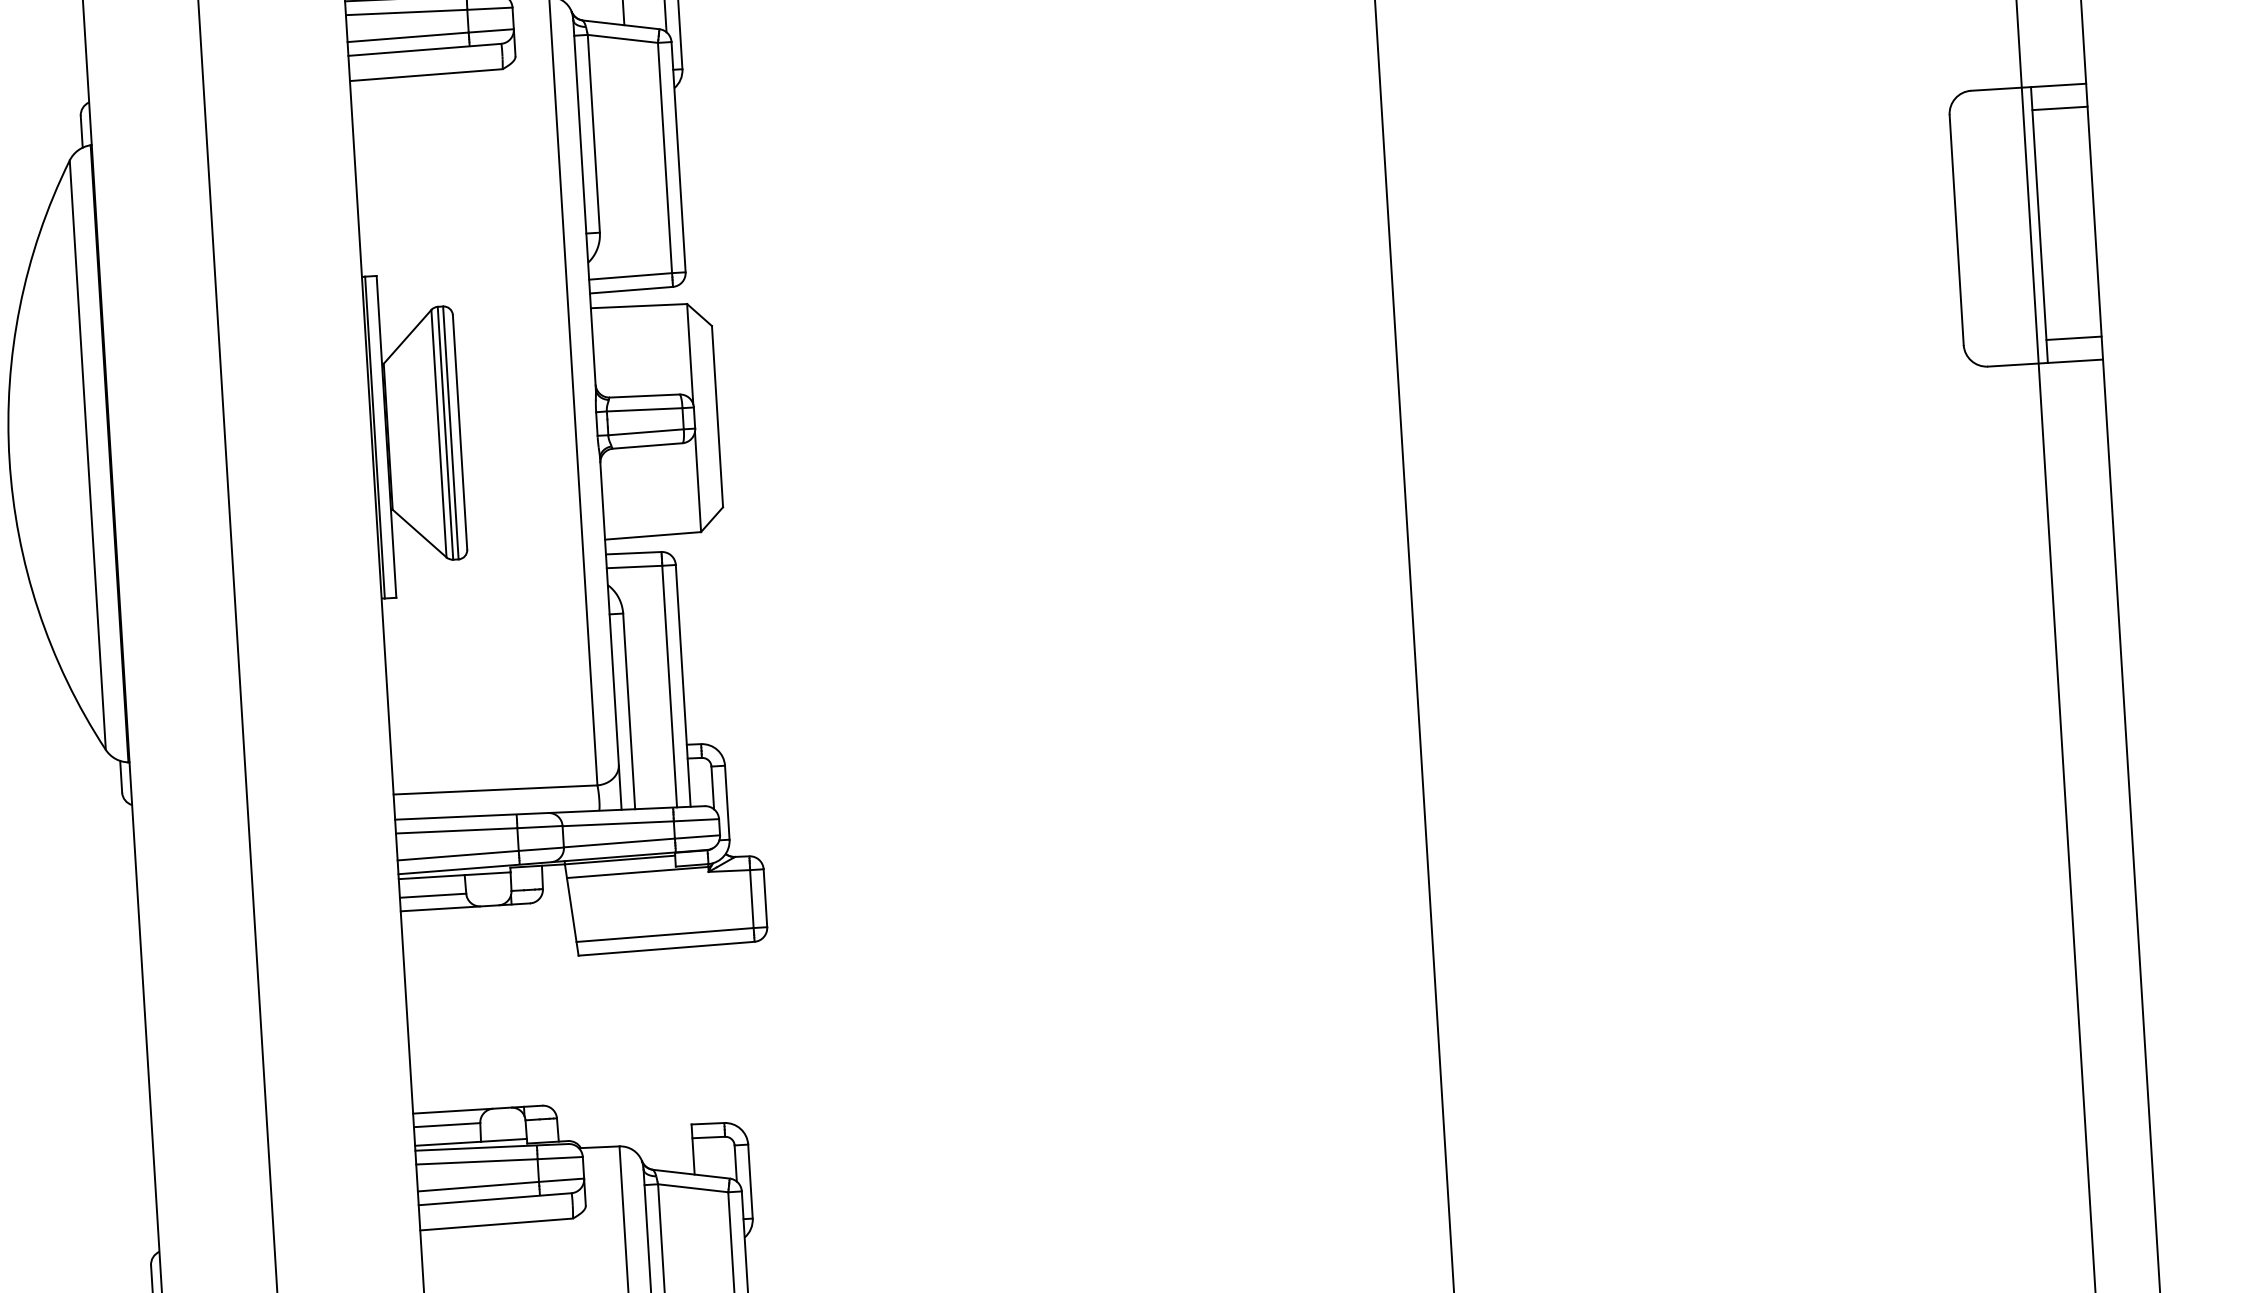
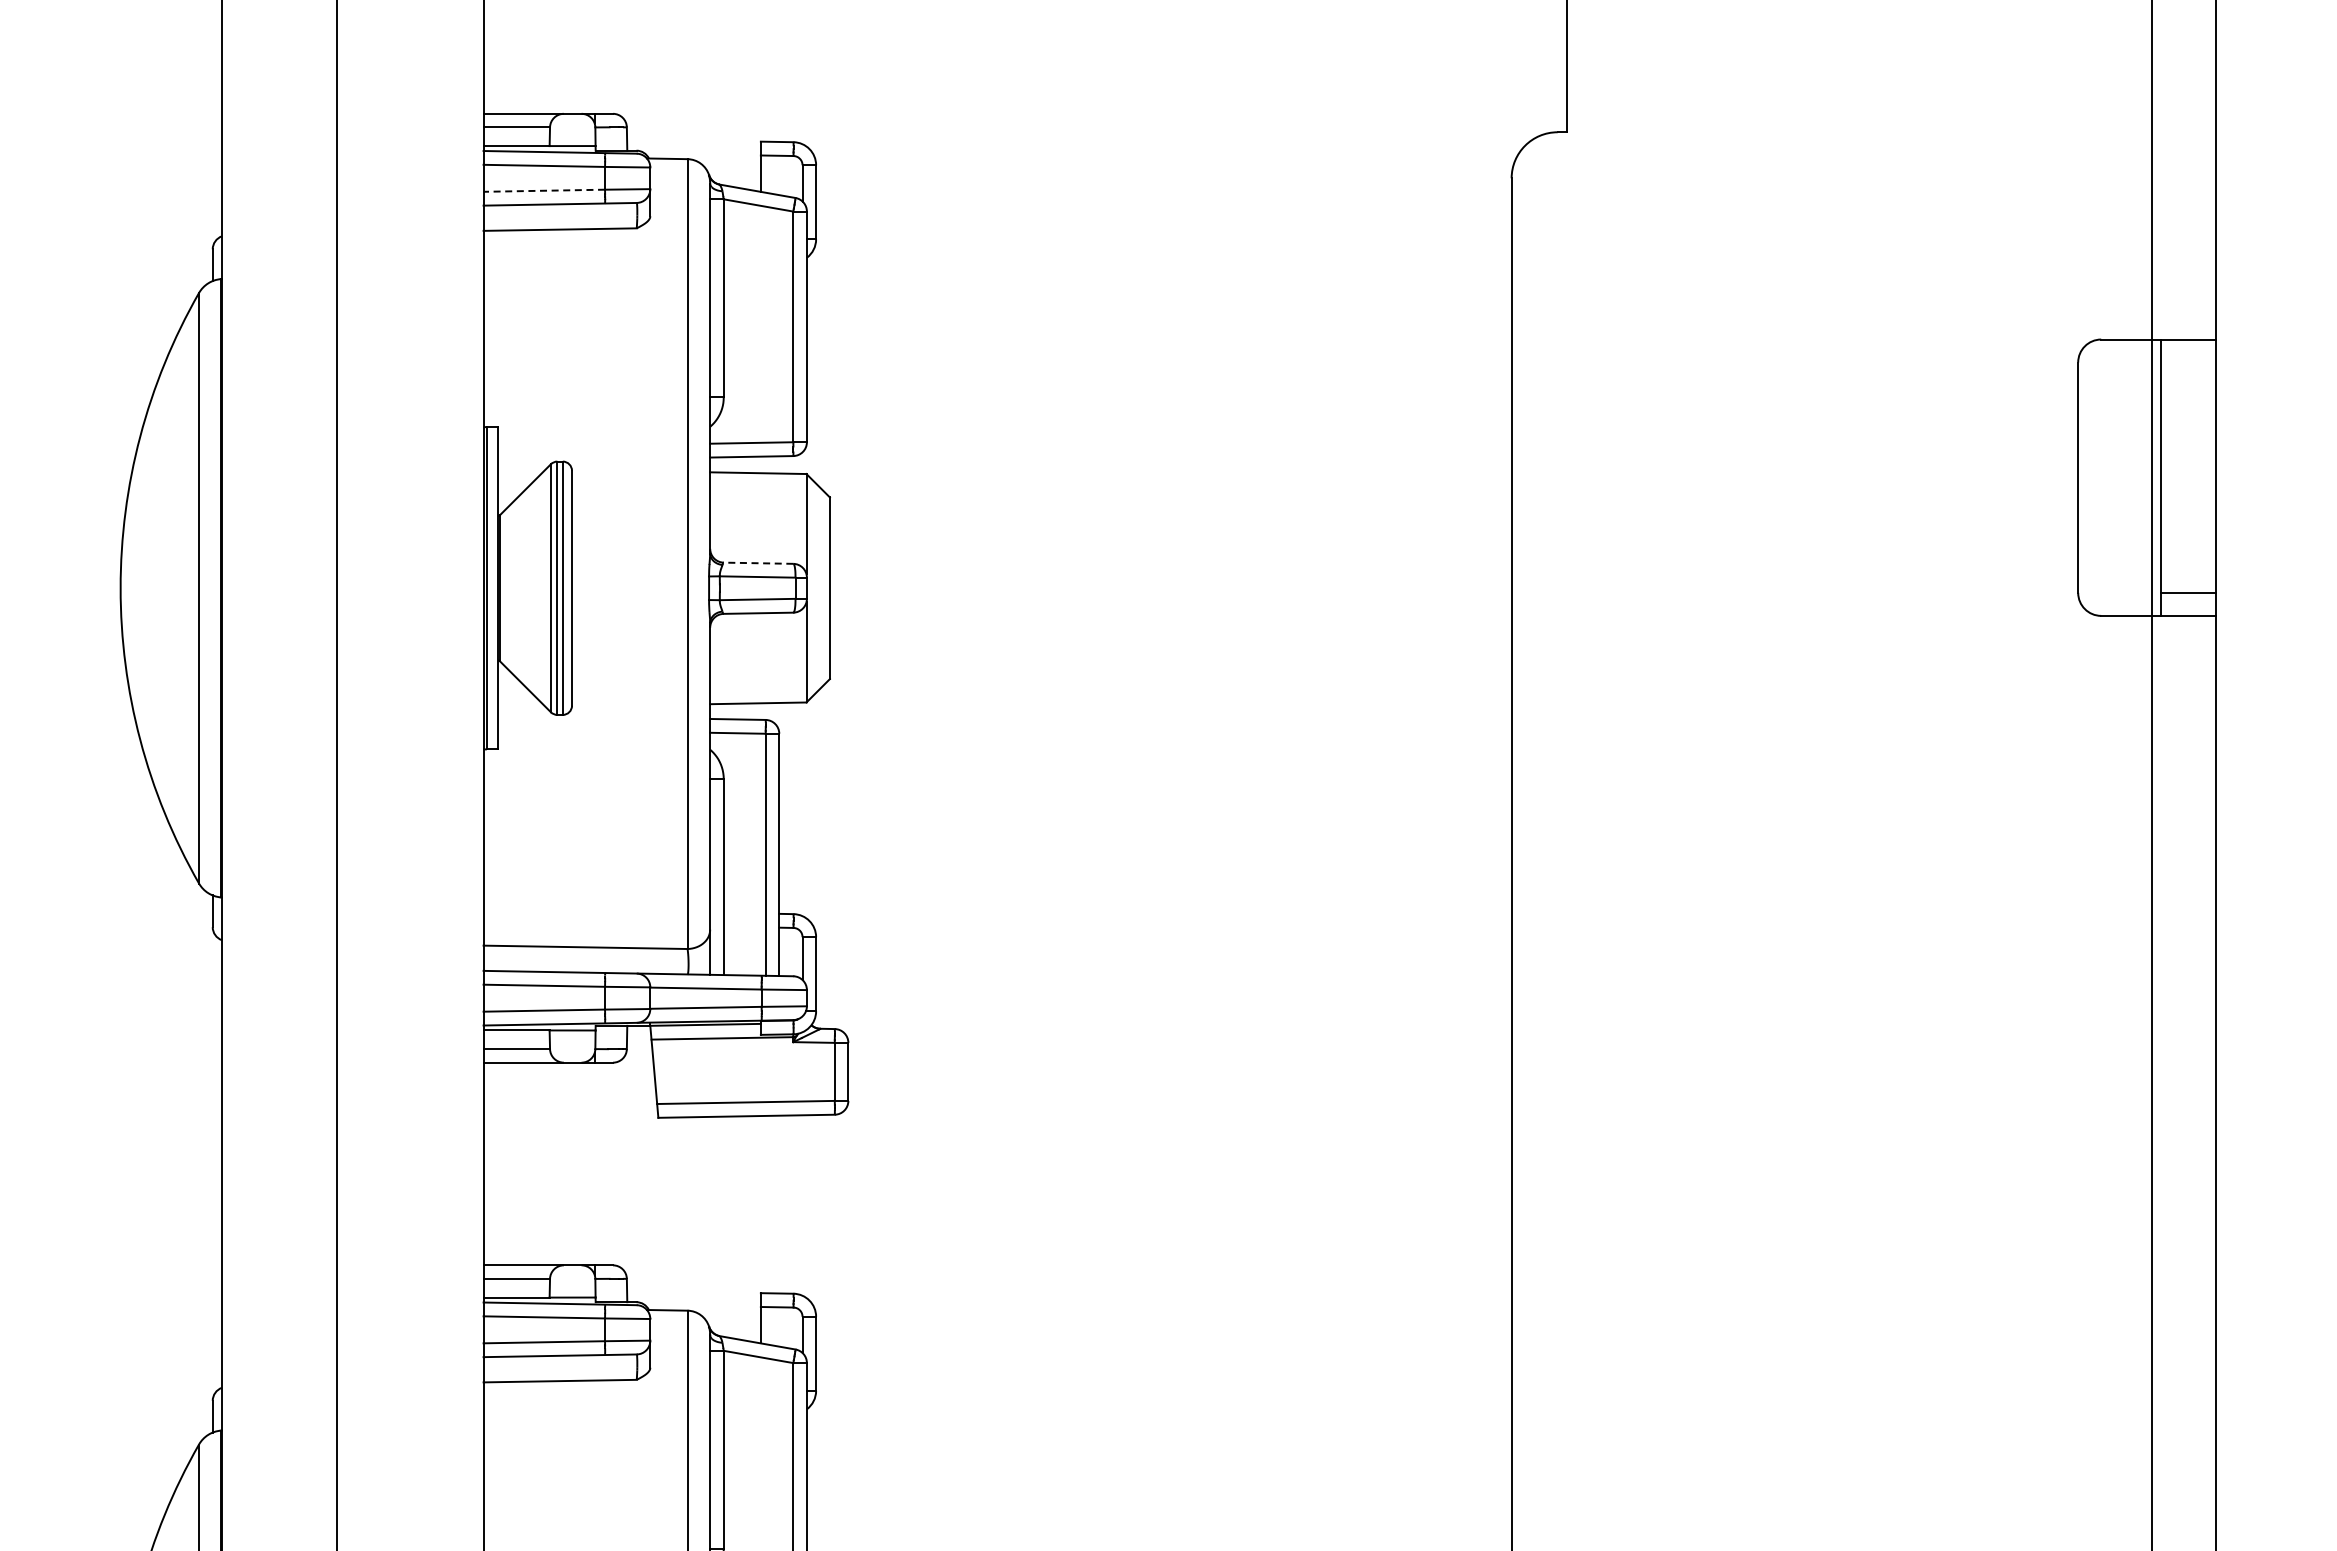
line: (408, 37) -> (544, 190), solid -> dashed
line: (2059, 108) -> (2188, 362), removed
line: (644, 396) -> (758, 563), solid -> dashed

